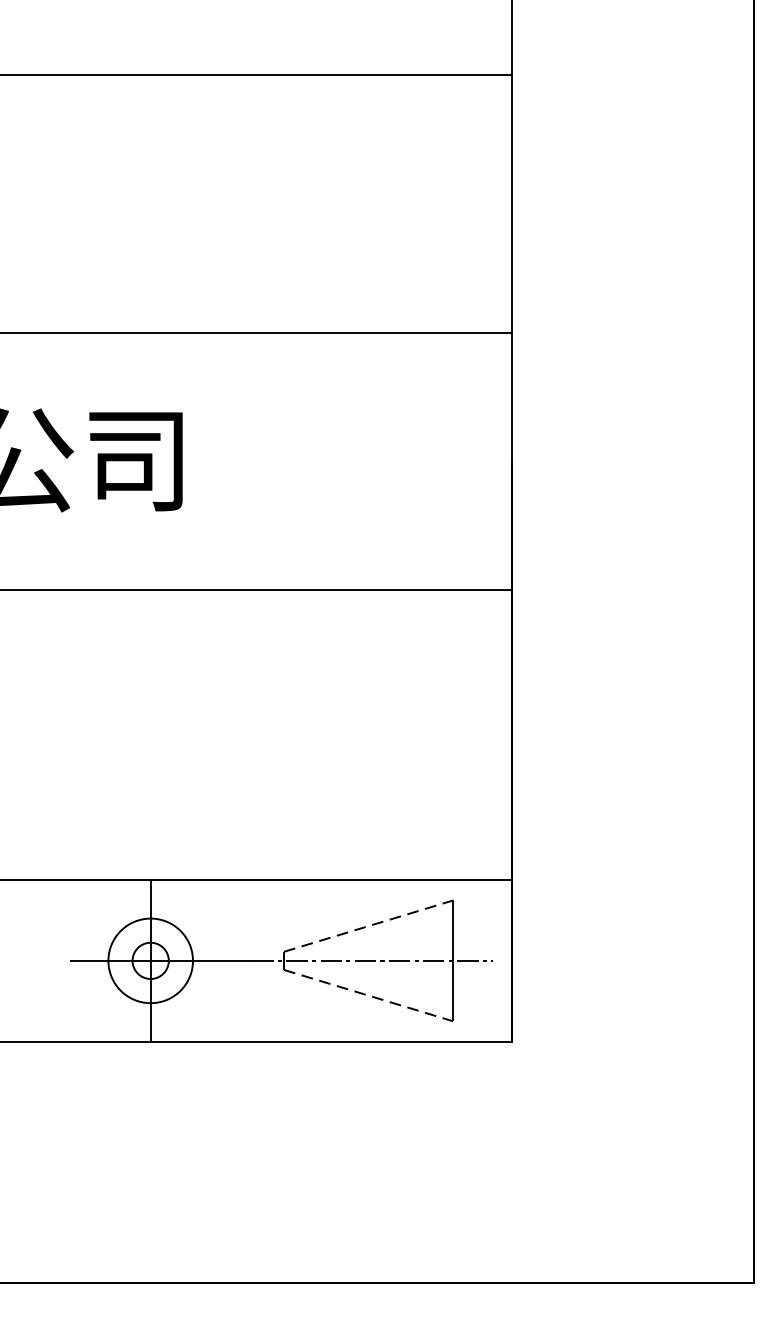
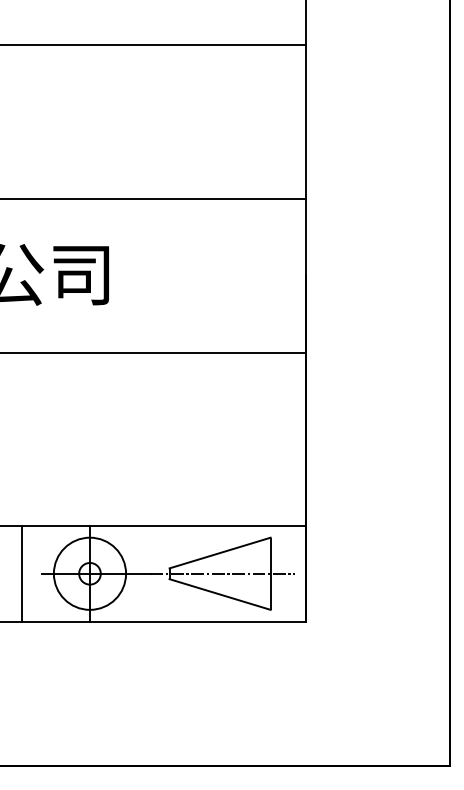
line: (369, 926) -> (220, 553), dashed -> solid
line: (37, 960) -> (22, 573), added
circle: (149, 960) -> (89, 573), size x1.43
line: (369, 995) -> (220, 594), dashed -> solid

